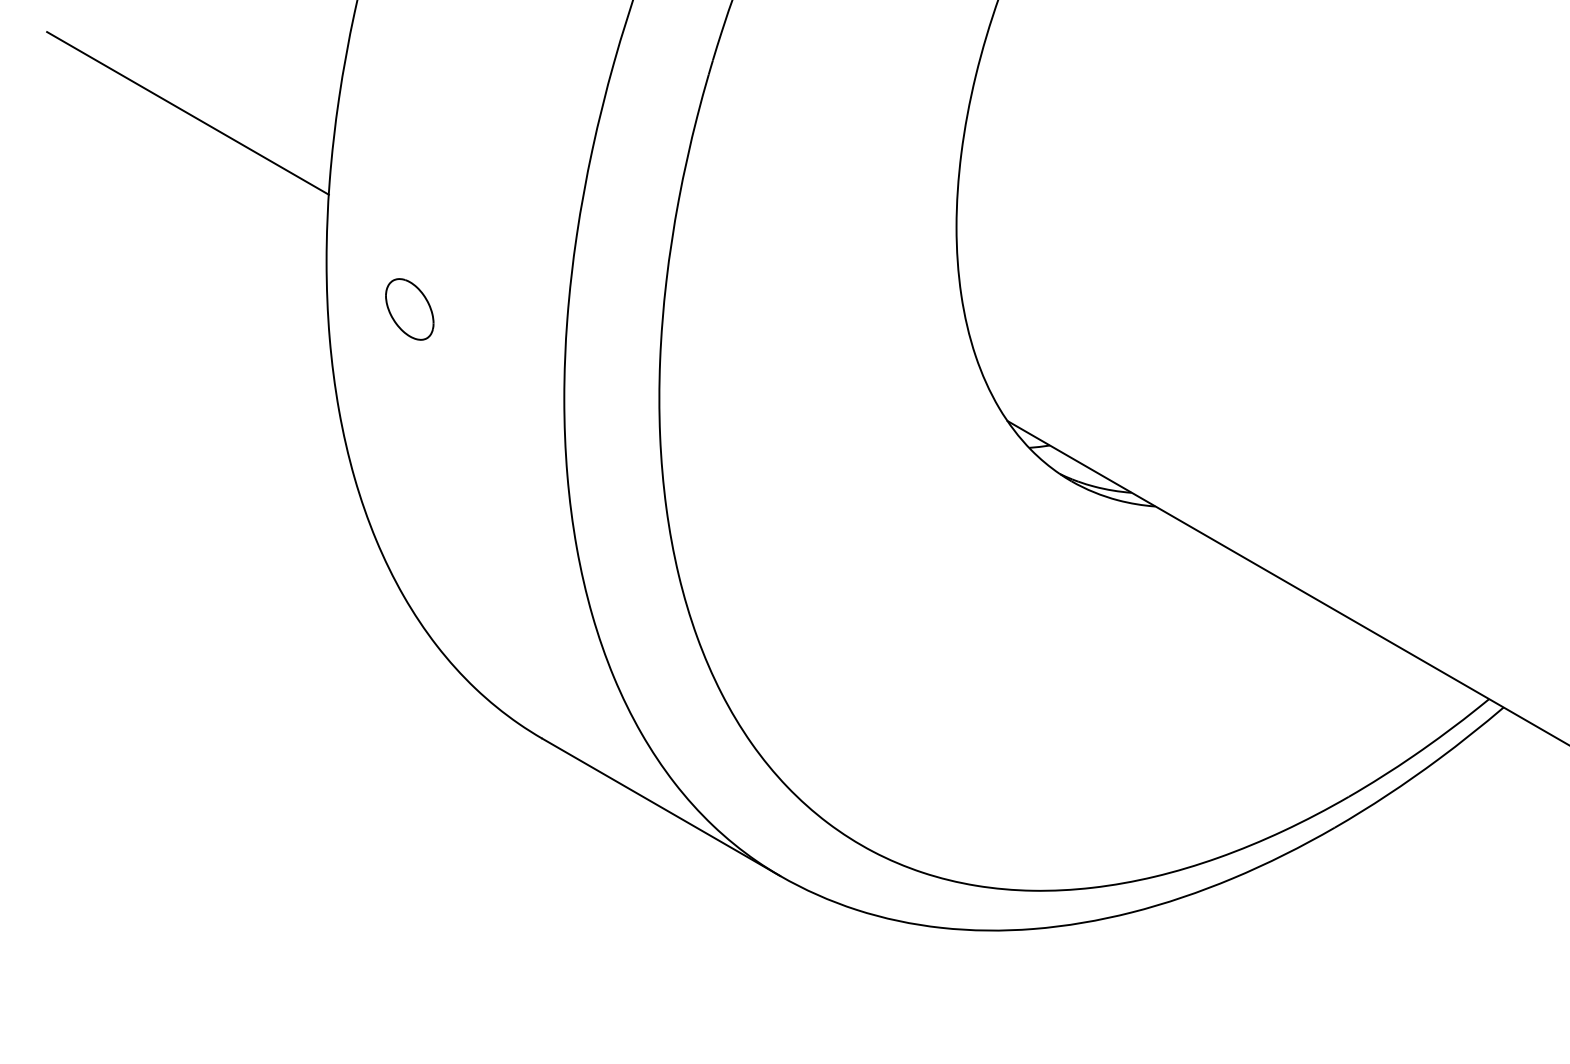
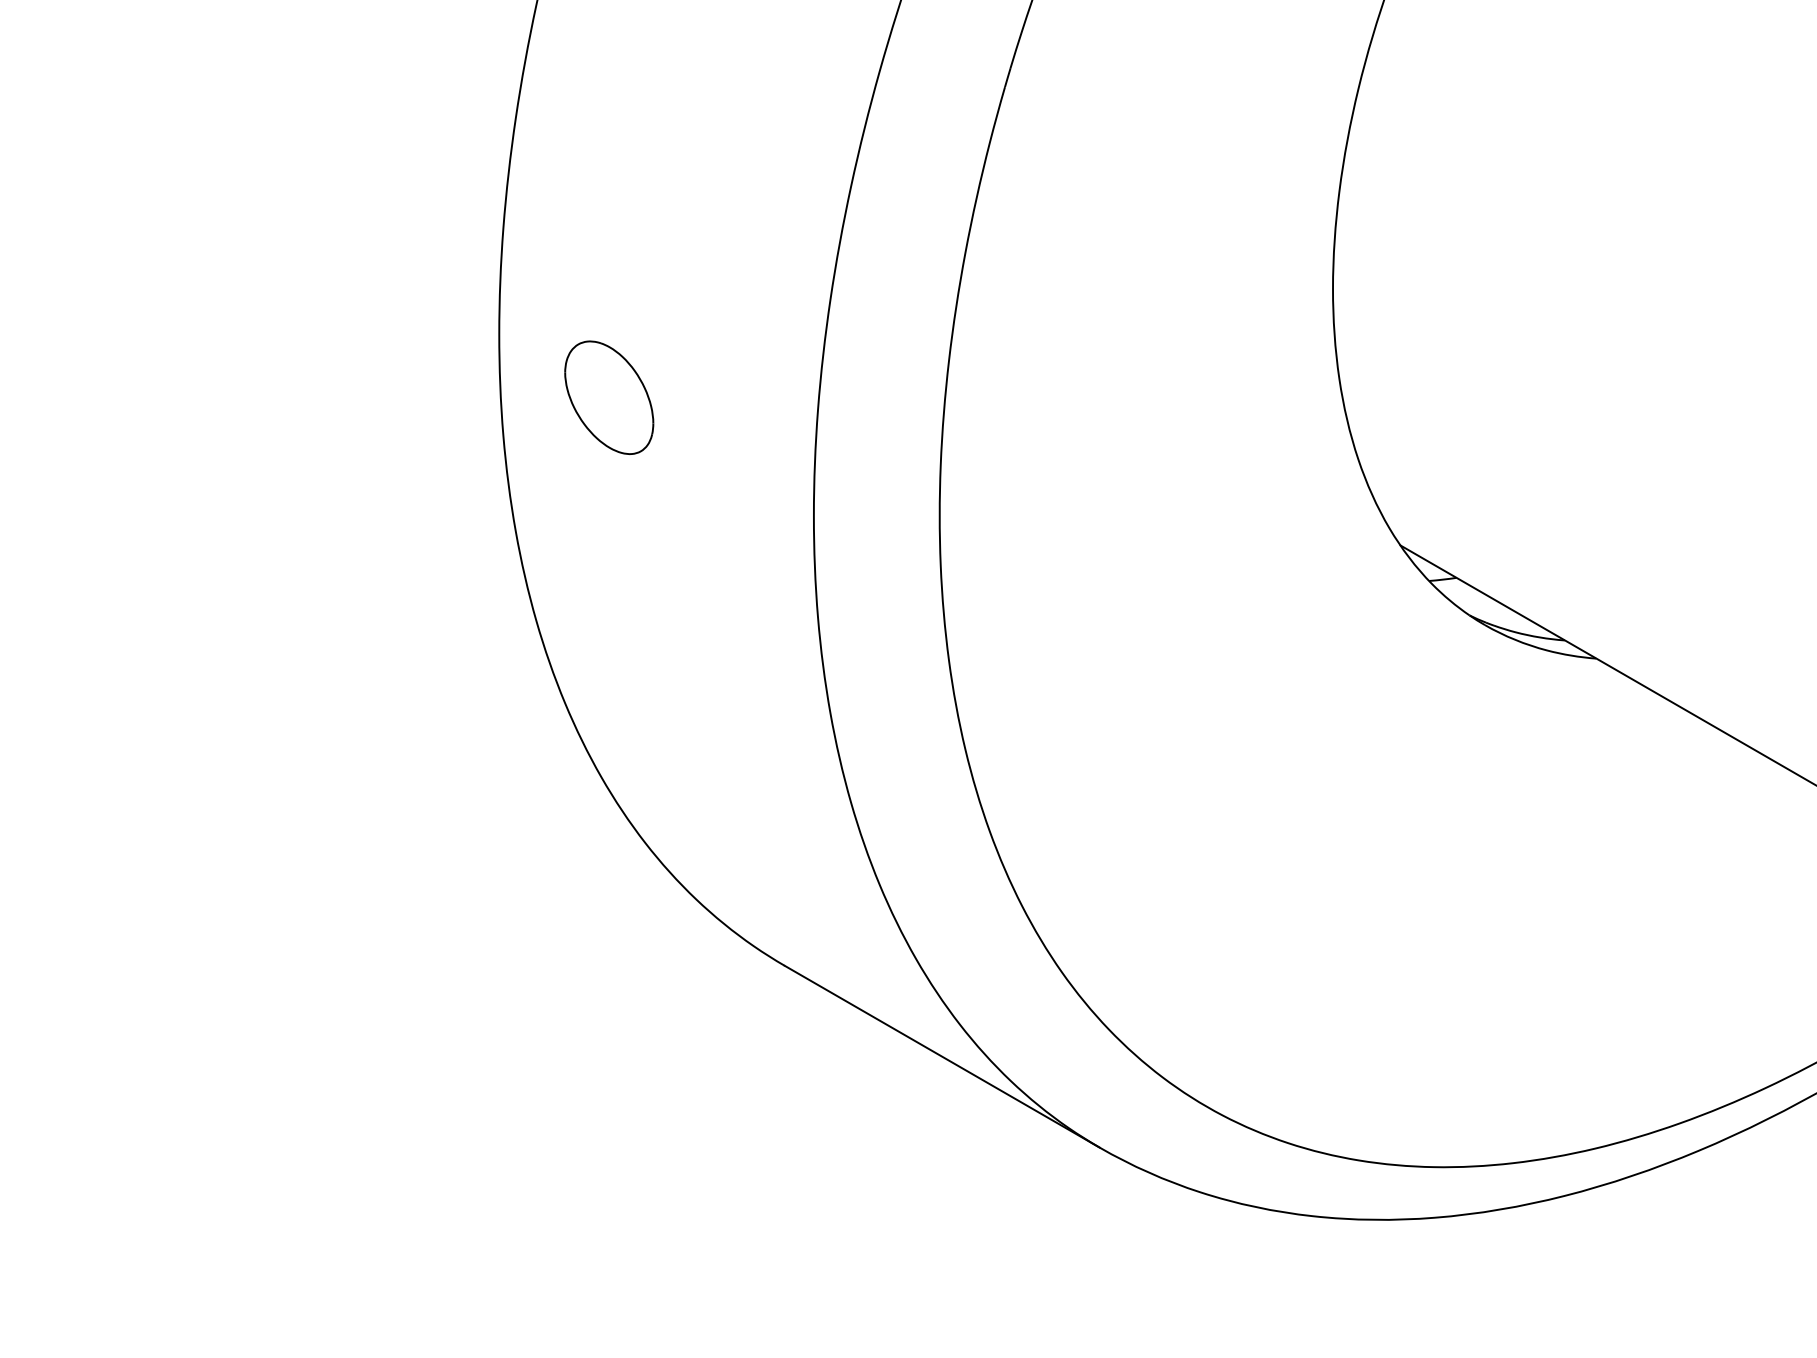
line: (187, 113) -> (315, 138), removed
part: (409, 309) -> (608, 397), size x1.4

